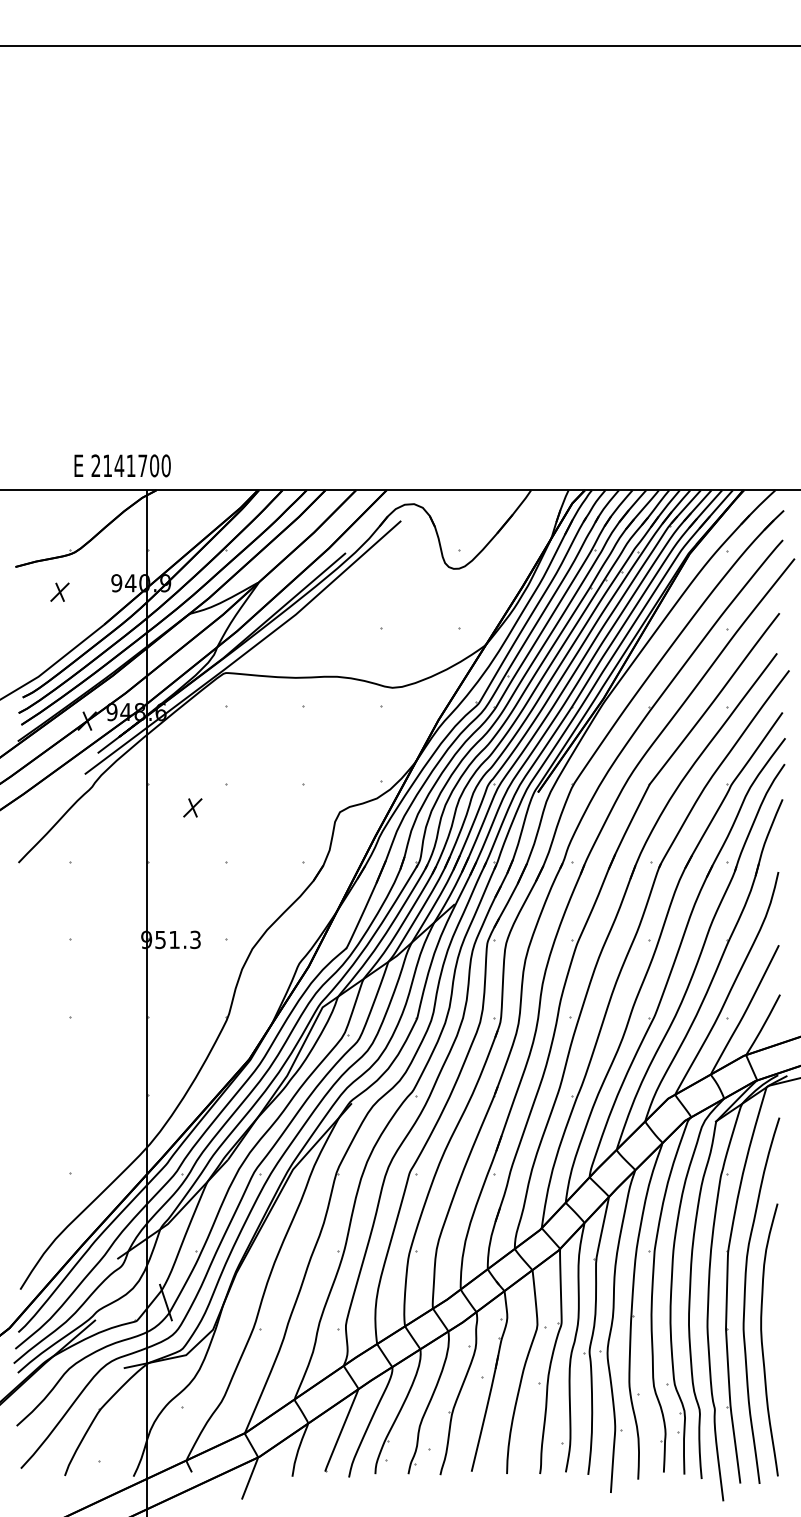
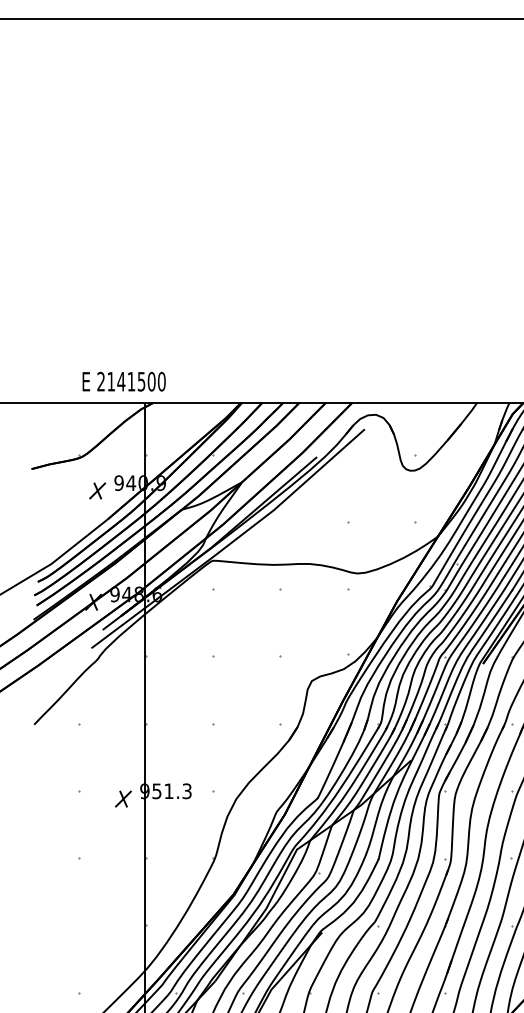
text: (142, 465) -> (141, 381), 2141700 -> 2141500
part: (59, 591) -> (97, 490), moved
part: (192, 807) -> (123, 798), moved

